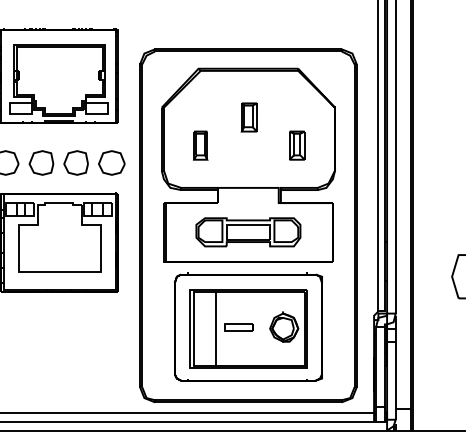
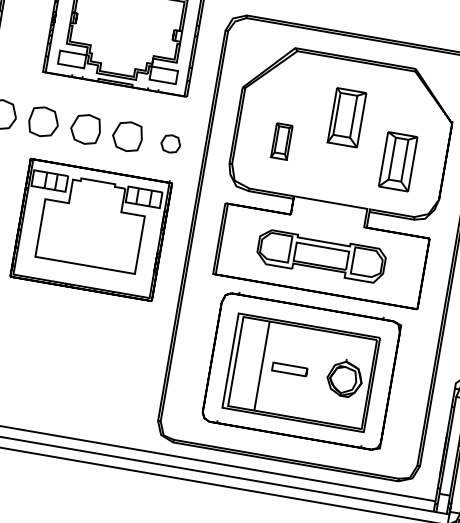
part: (248, 117) -> (345, 117), size x1.6
part: (297, 145) -> (398, 161), size x1.6
part: (111, 162) -> (170, 143), size x0.6

